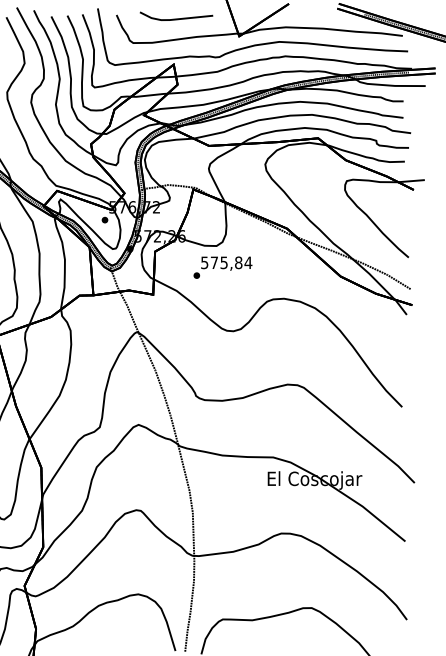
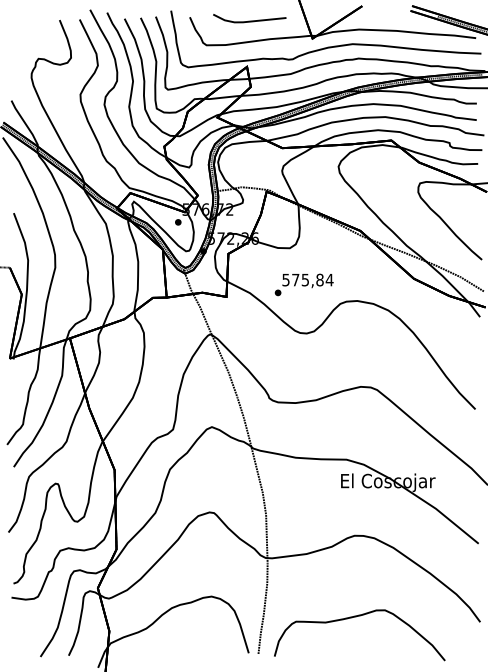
text: (222, 267) -> (303, 284), moved

